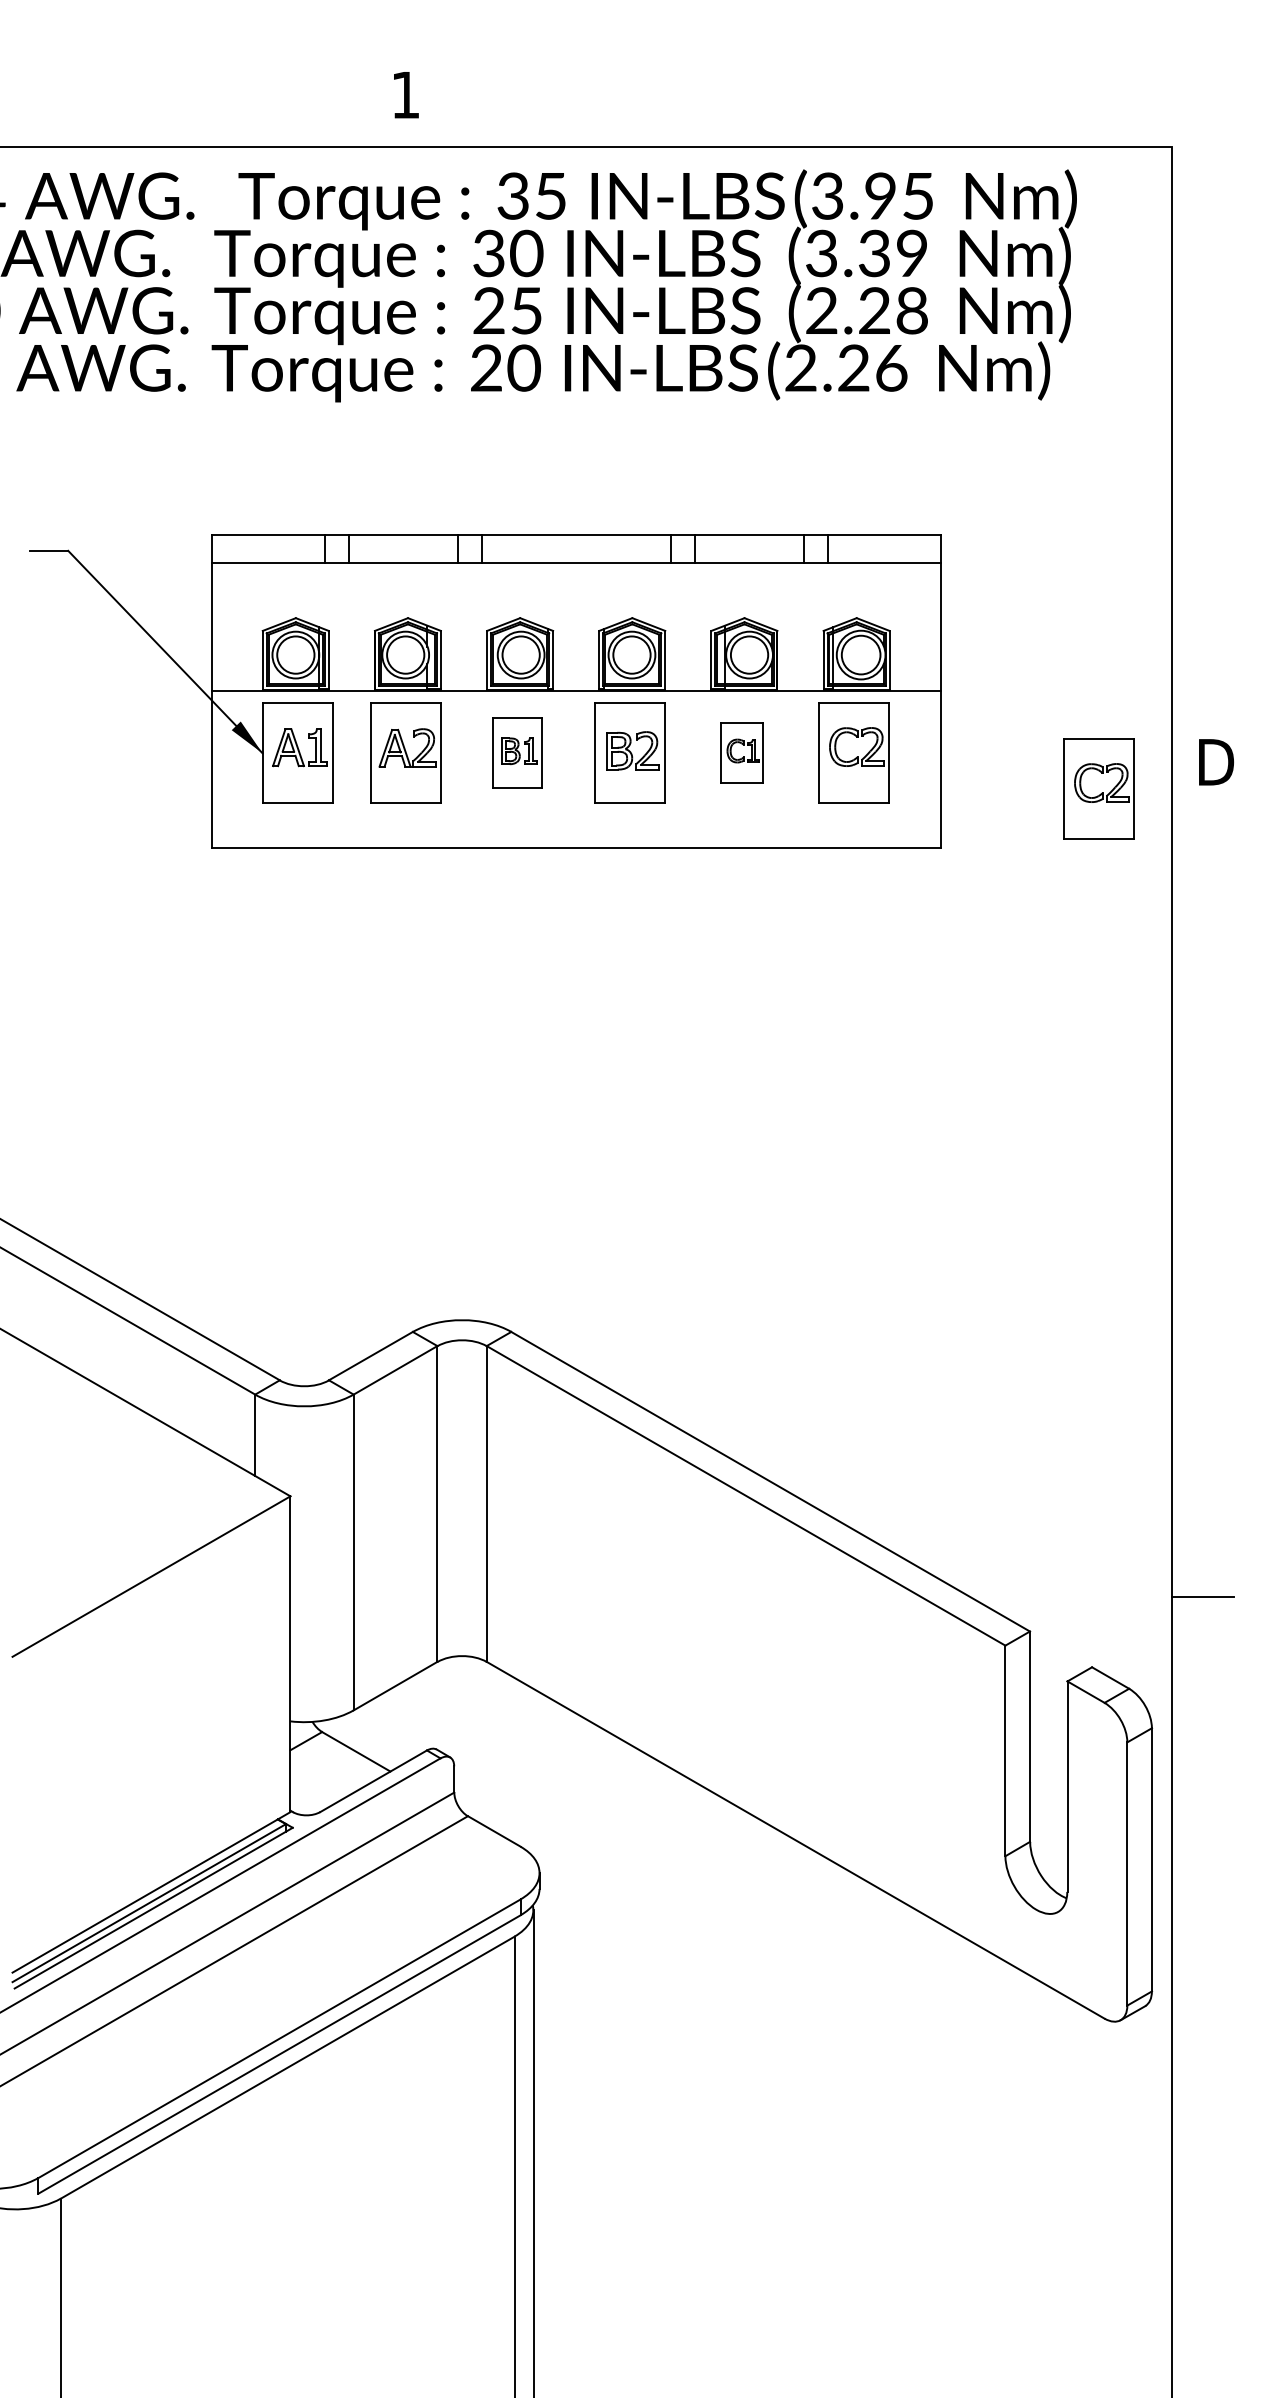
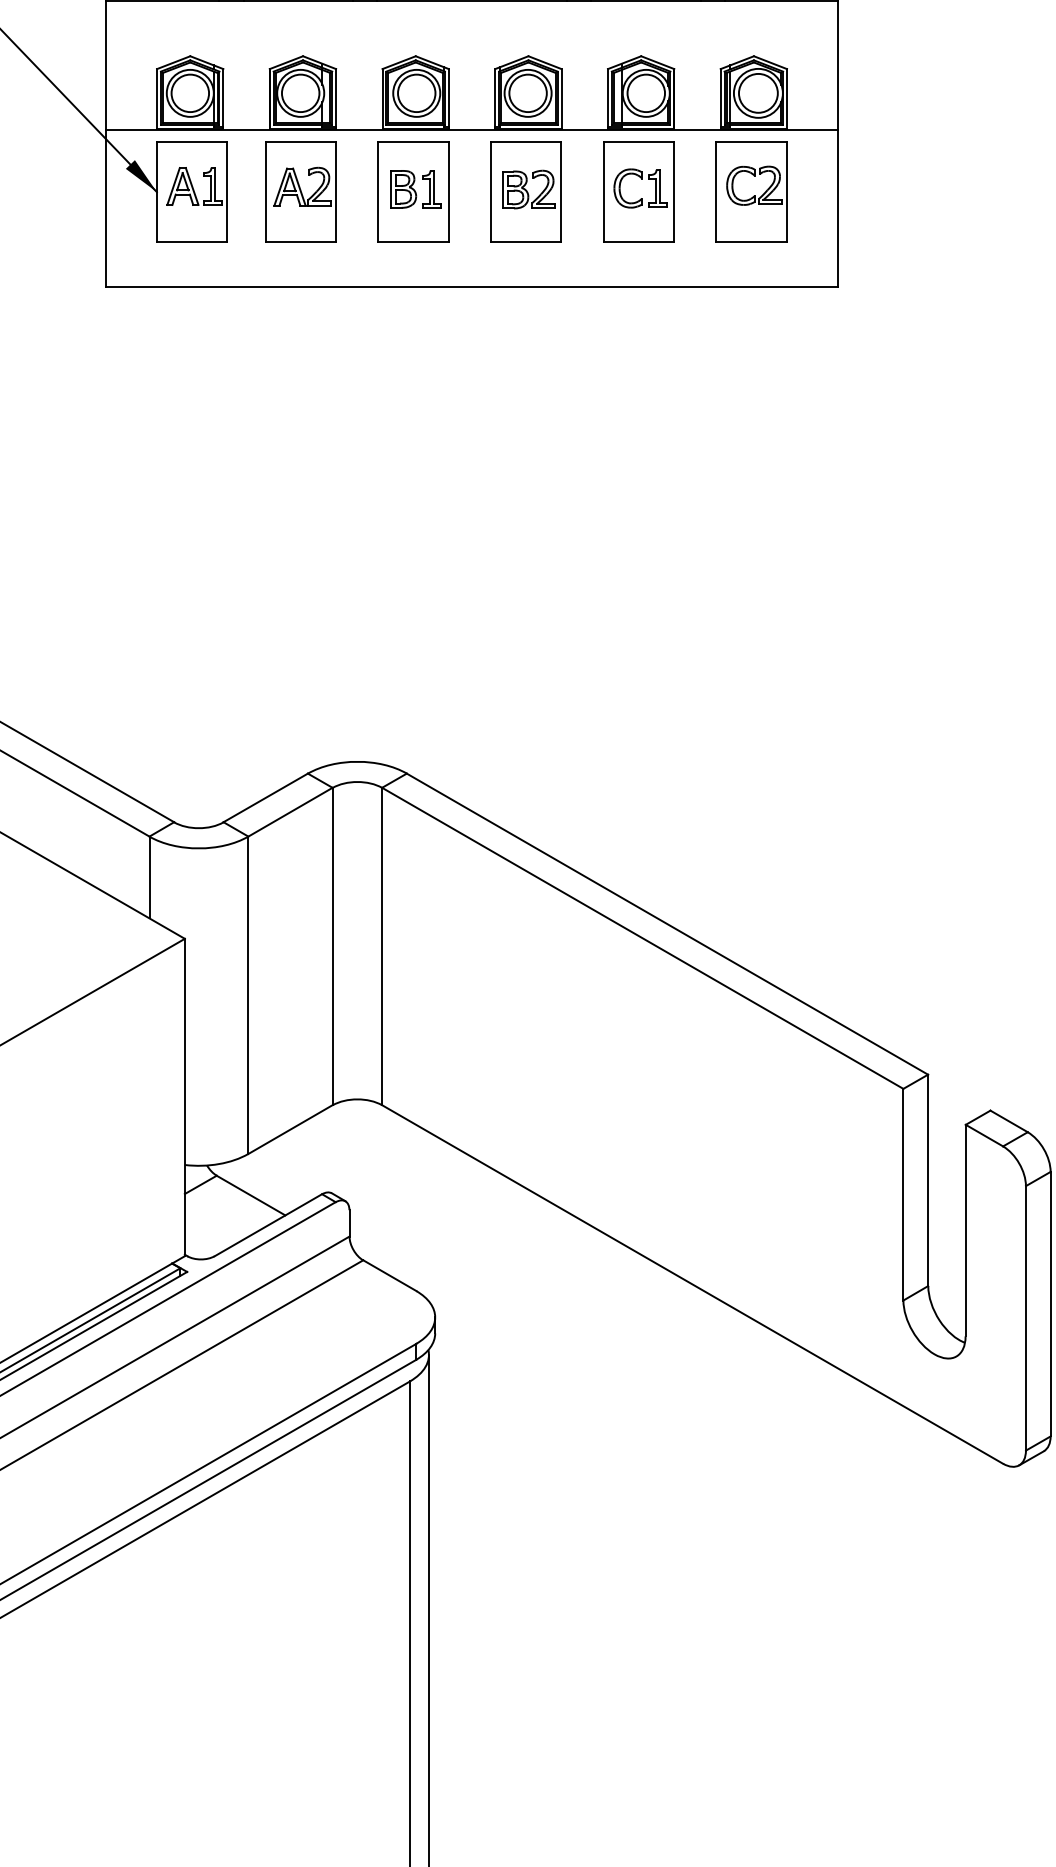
part: (517, 752) -> (413, 191), size x1.43
part: (741, 752) -> (638, 191), size x1.67
part: (1098, 788) -> (996, 227), removed

